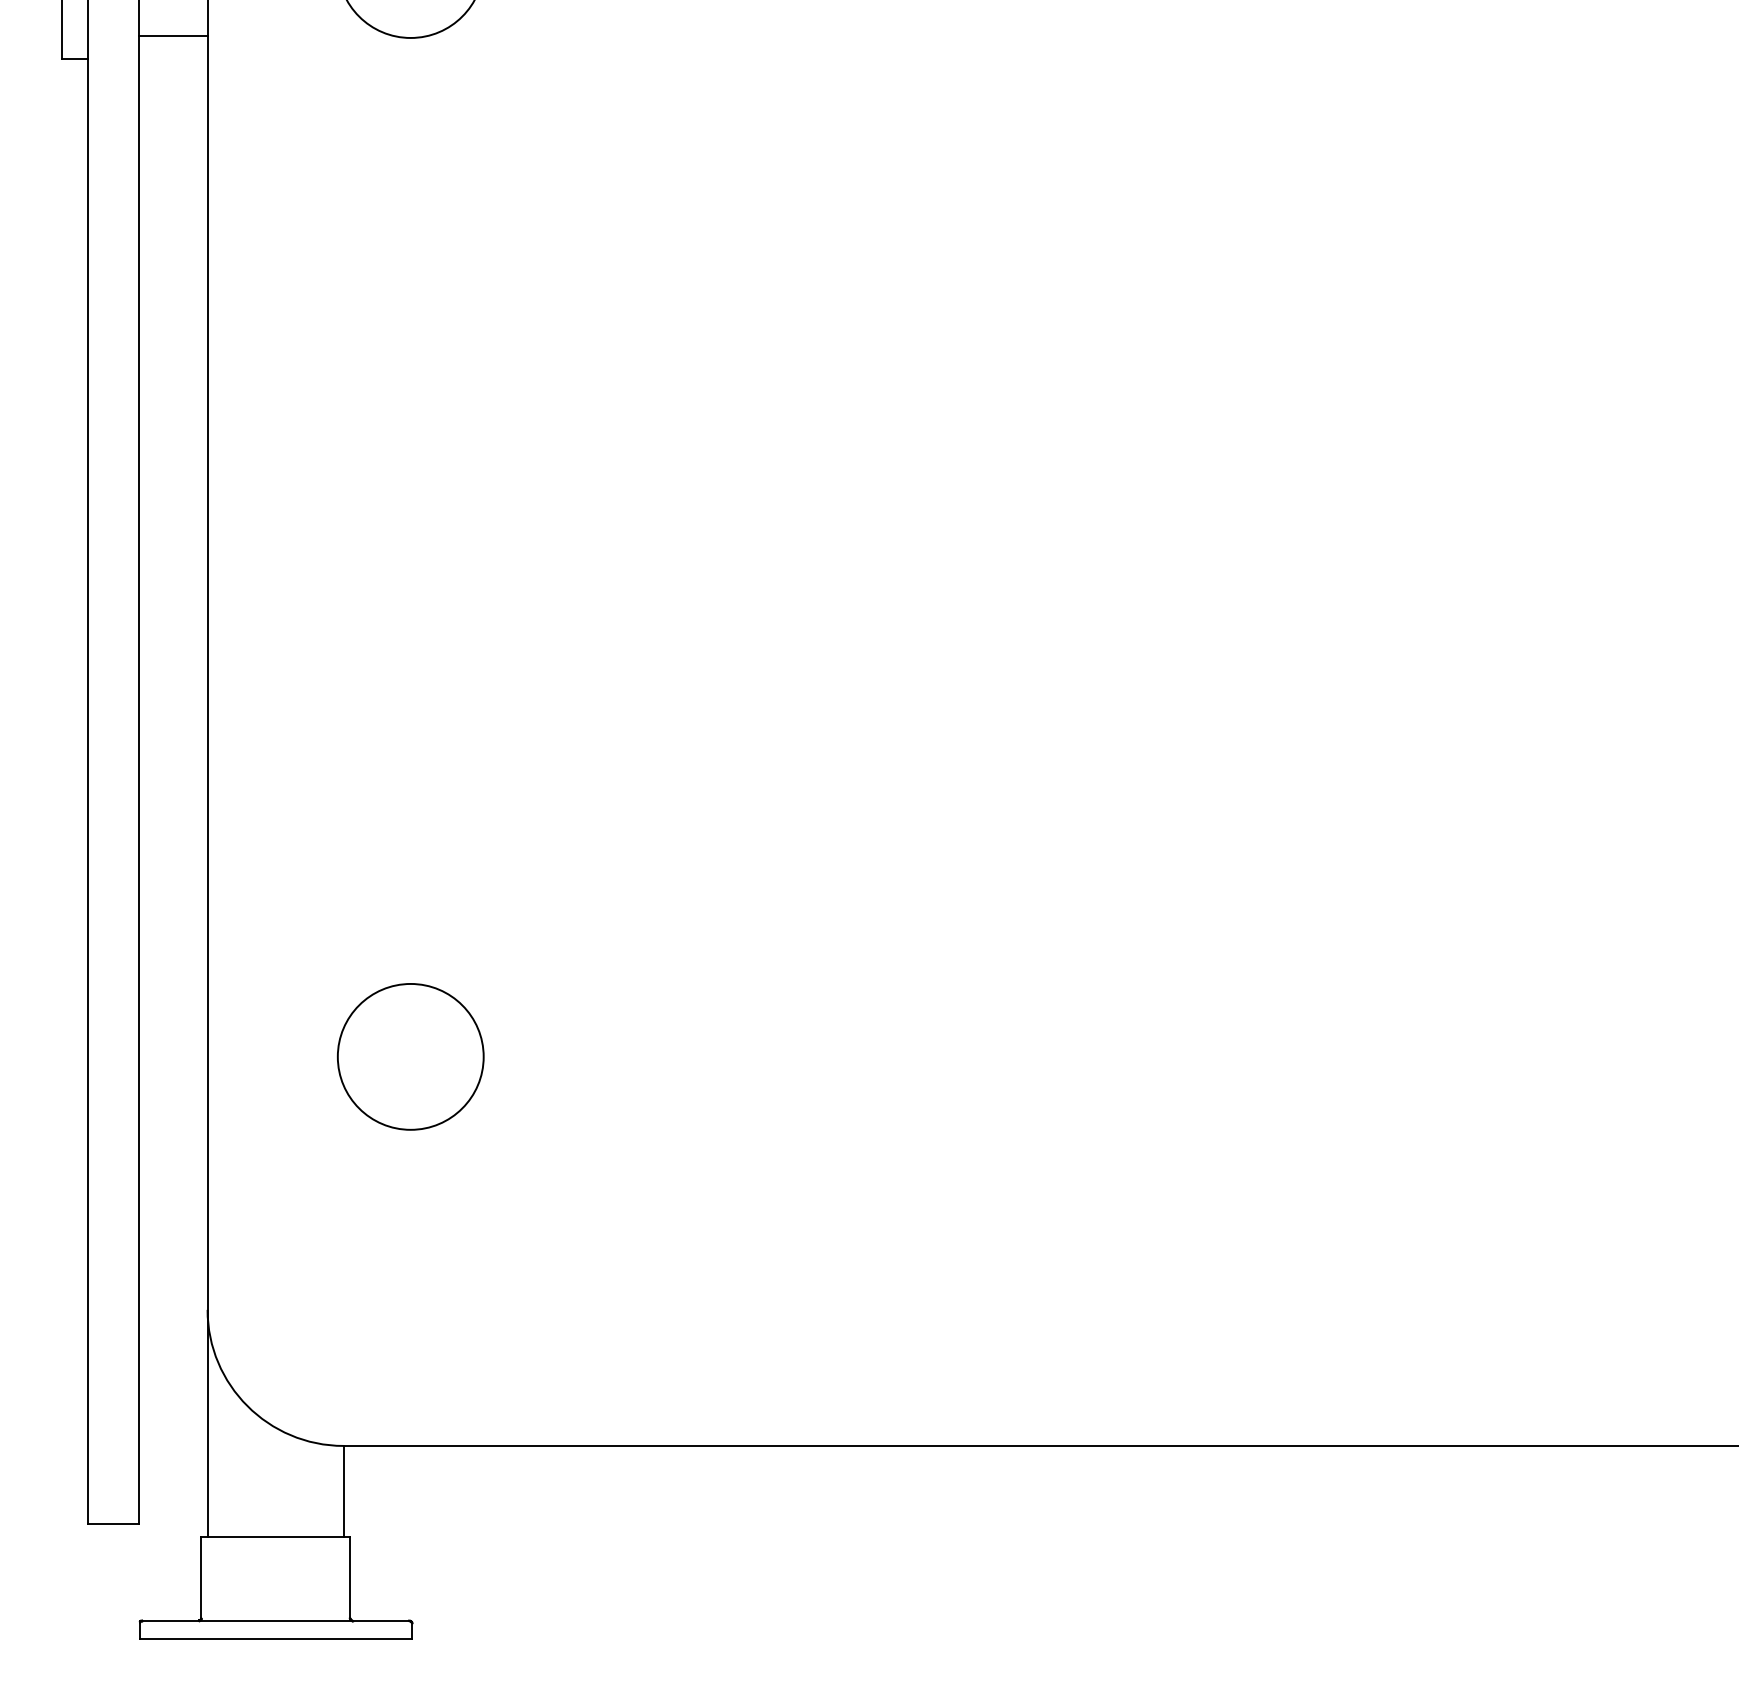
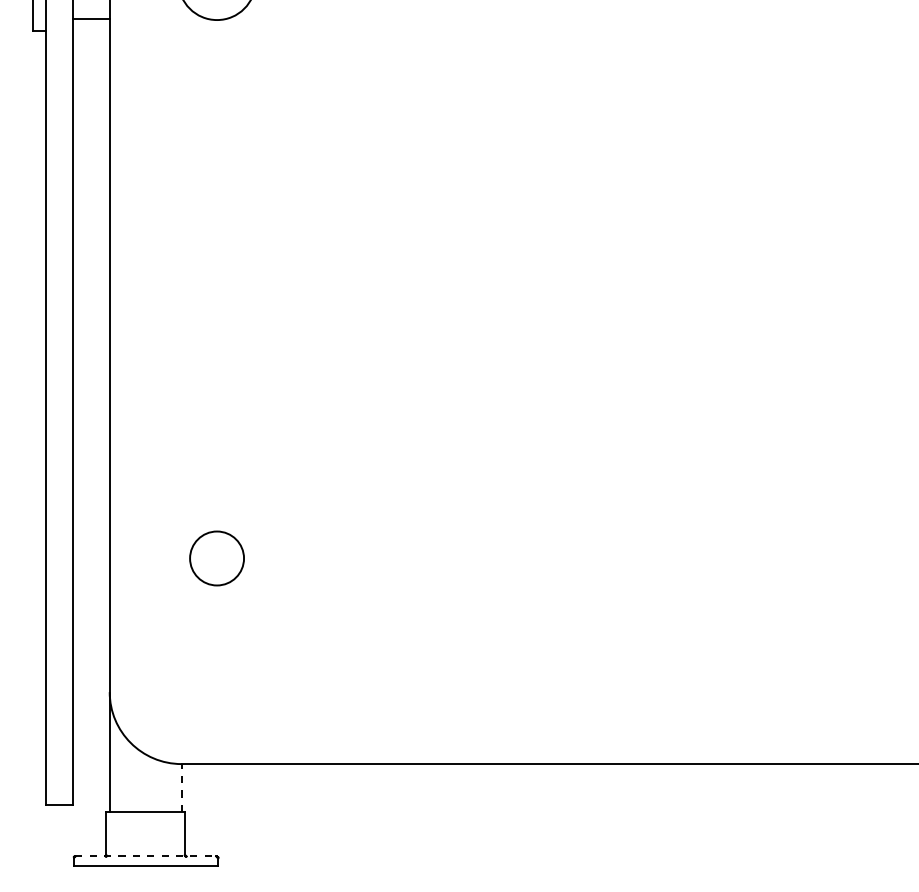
circle: (409, 1056) -> (216, 558), size x0.7
line: (343, 1492) -> (181, 788), solid -> dashed
line: (277, 1620) -> (146, 856), solid -> dashed

